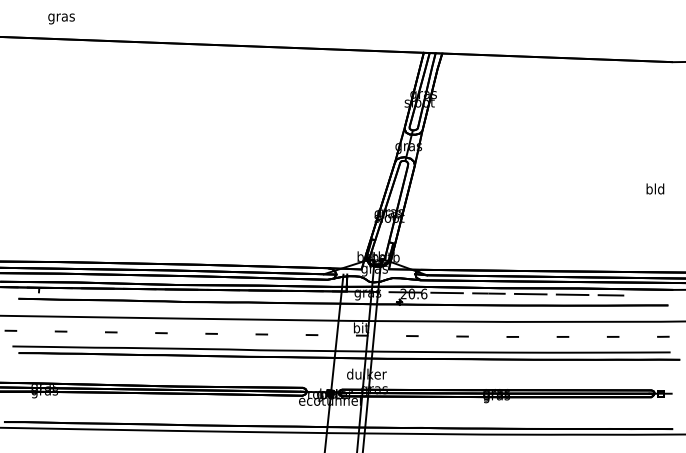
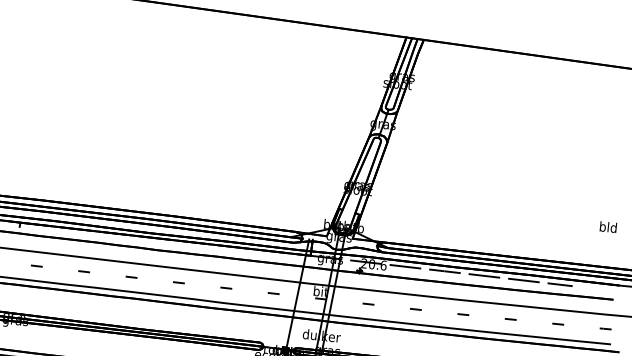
text: (655, 188) -> (608, 226), moved

